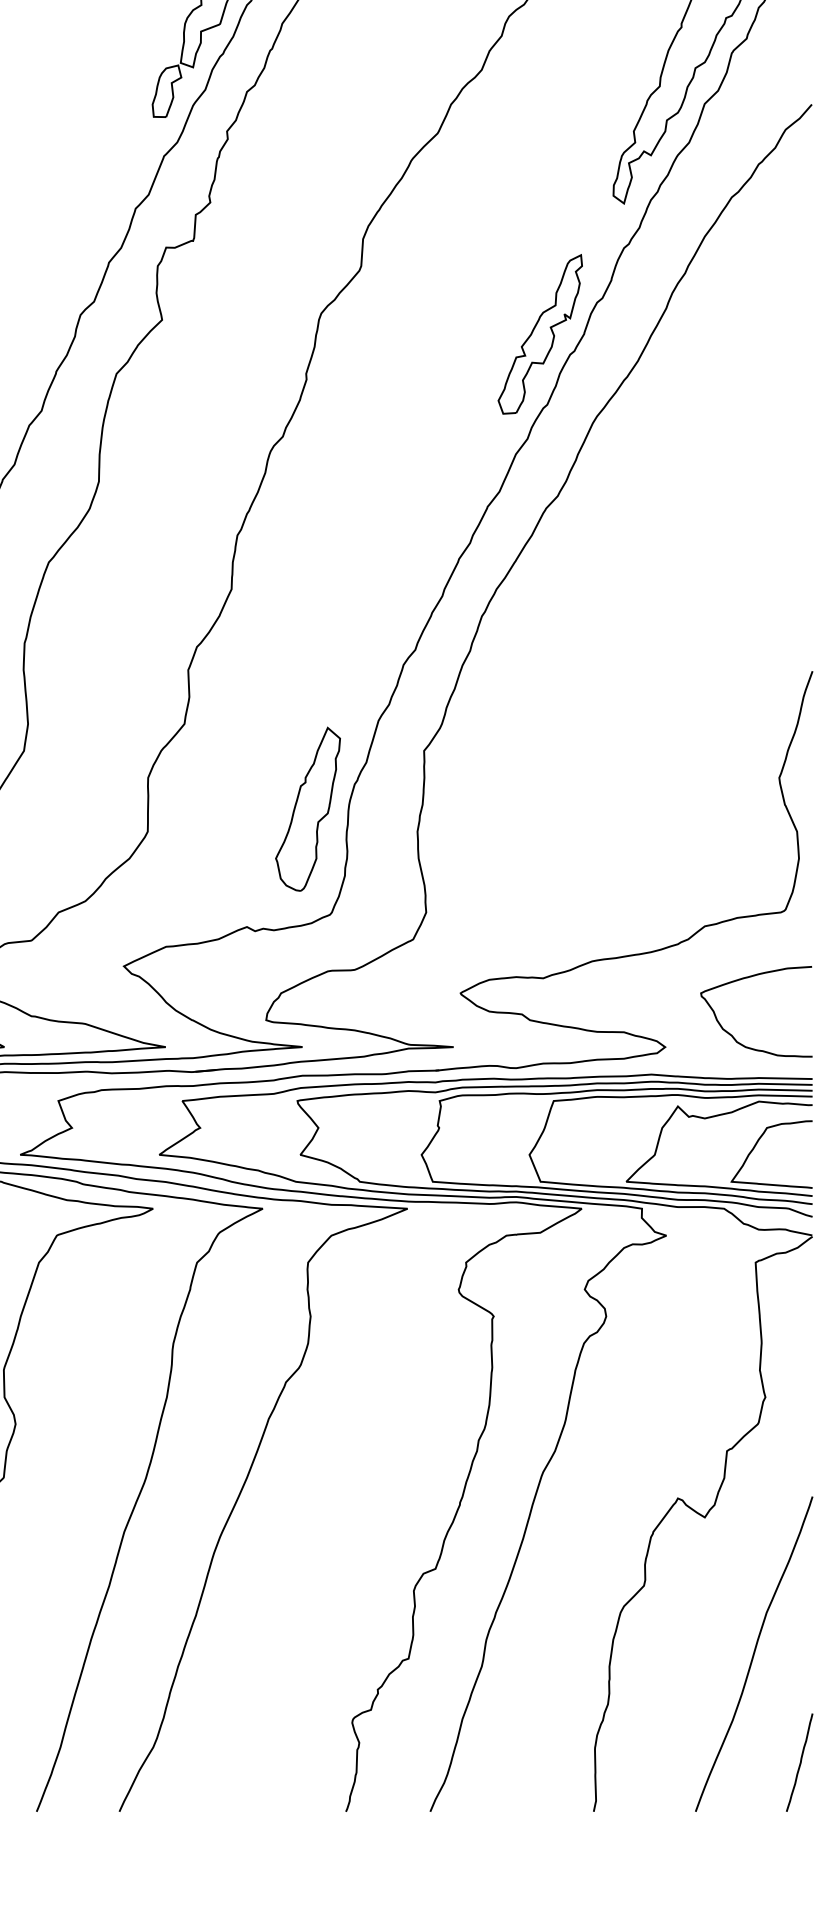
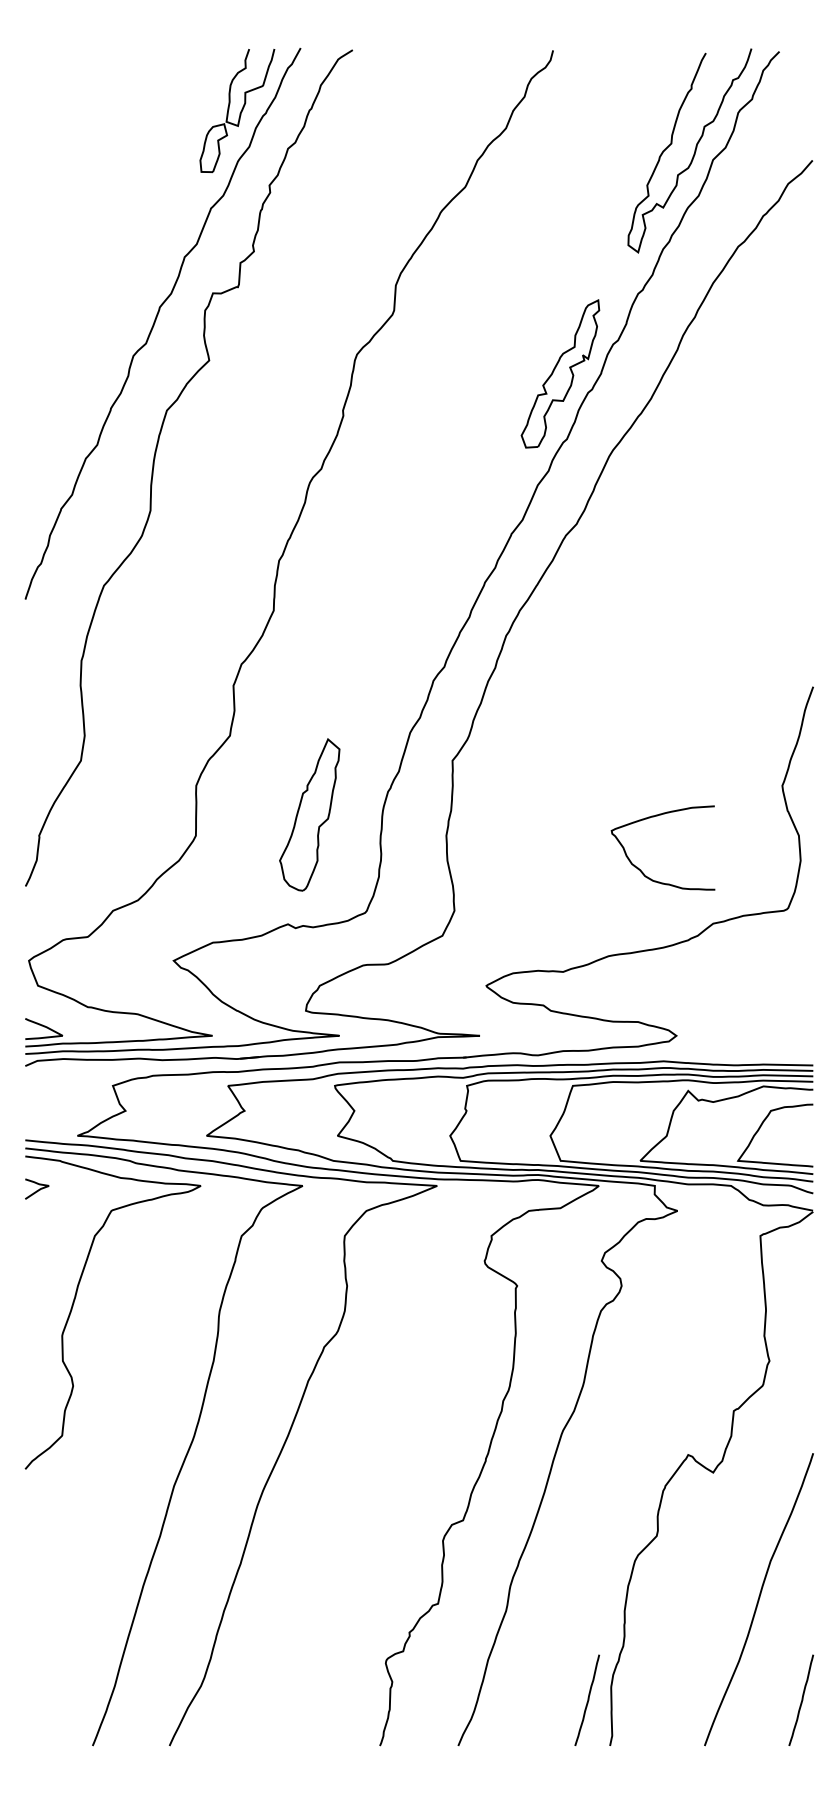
part: (307, 808) -> (309, 814), moved
curve: (747, 978) -> (654, 817), moved
curve: (569, 1761) -> (587, 1699), added

